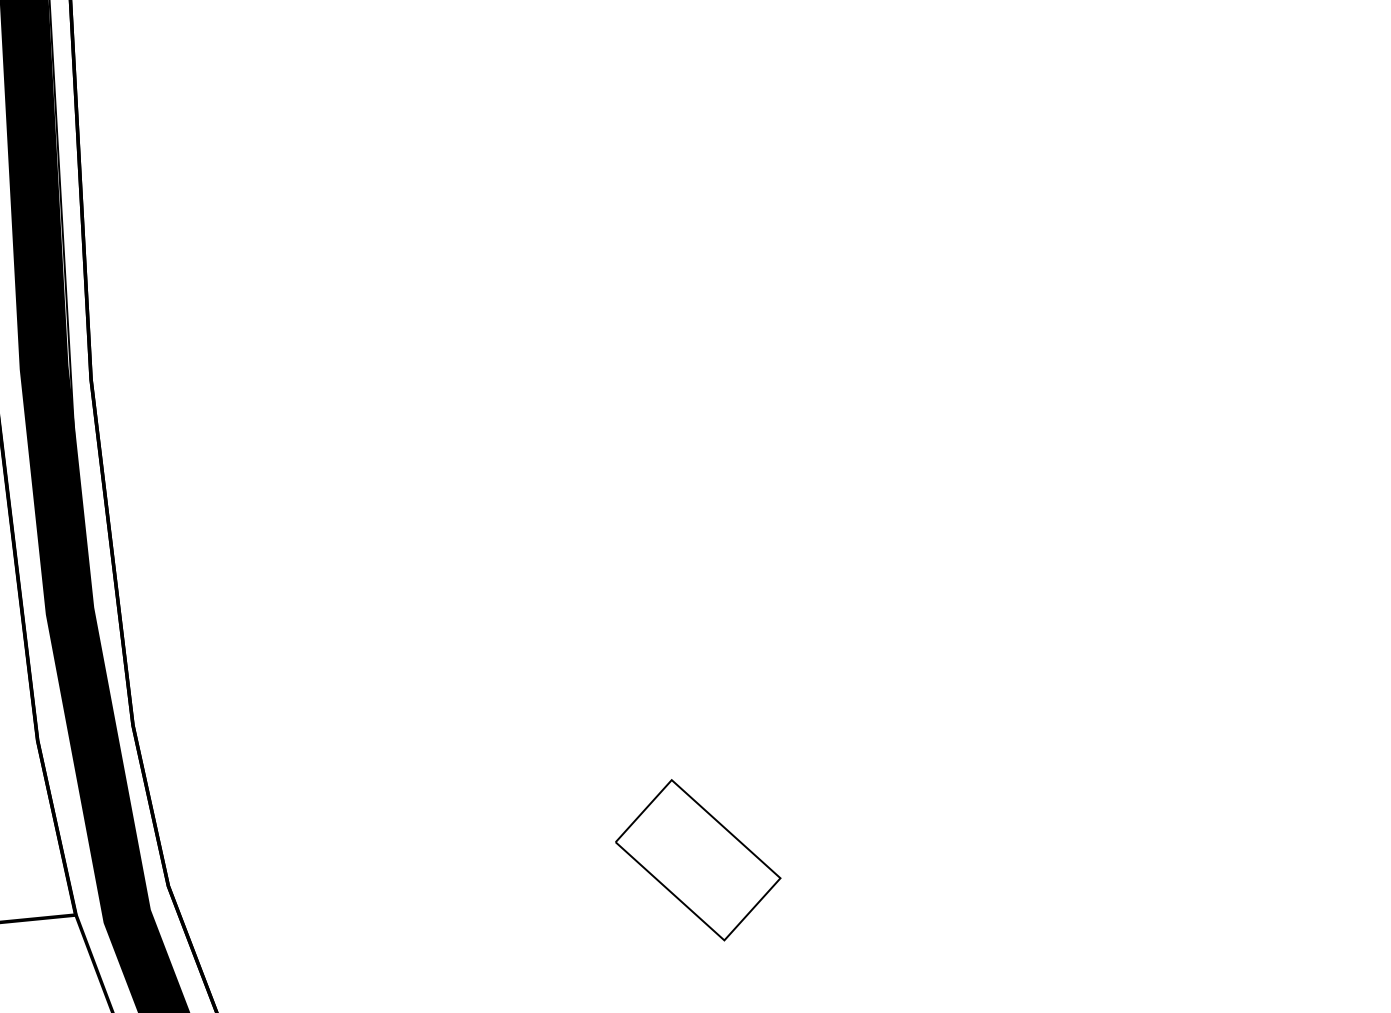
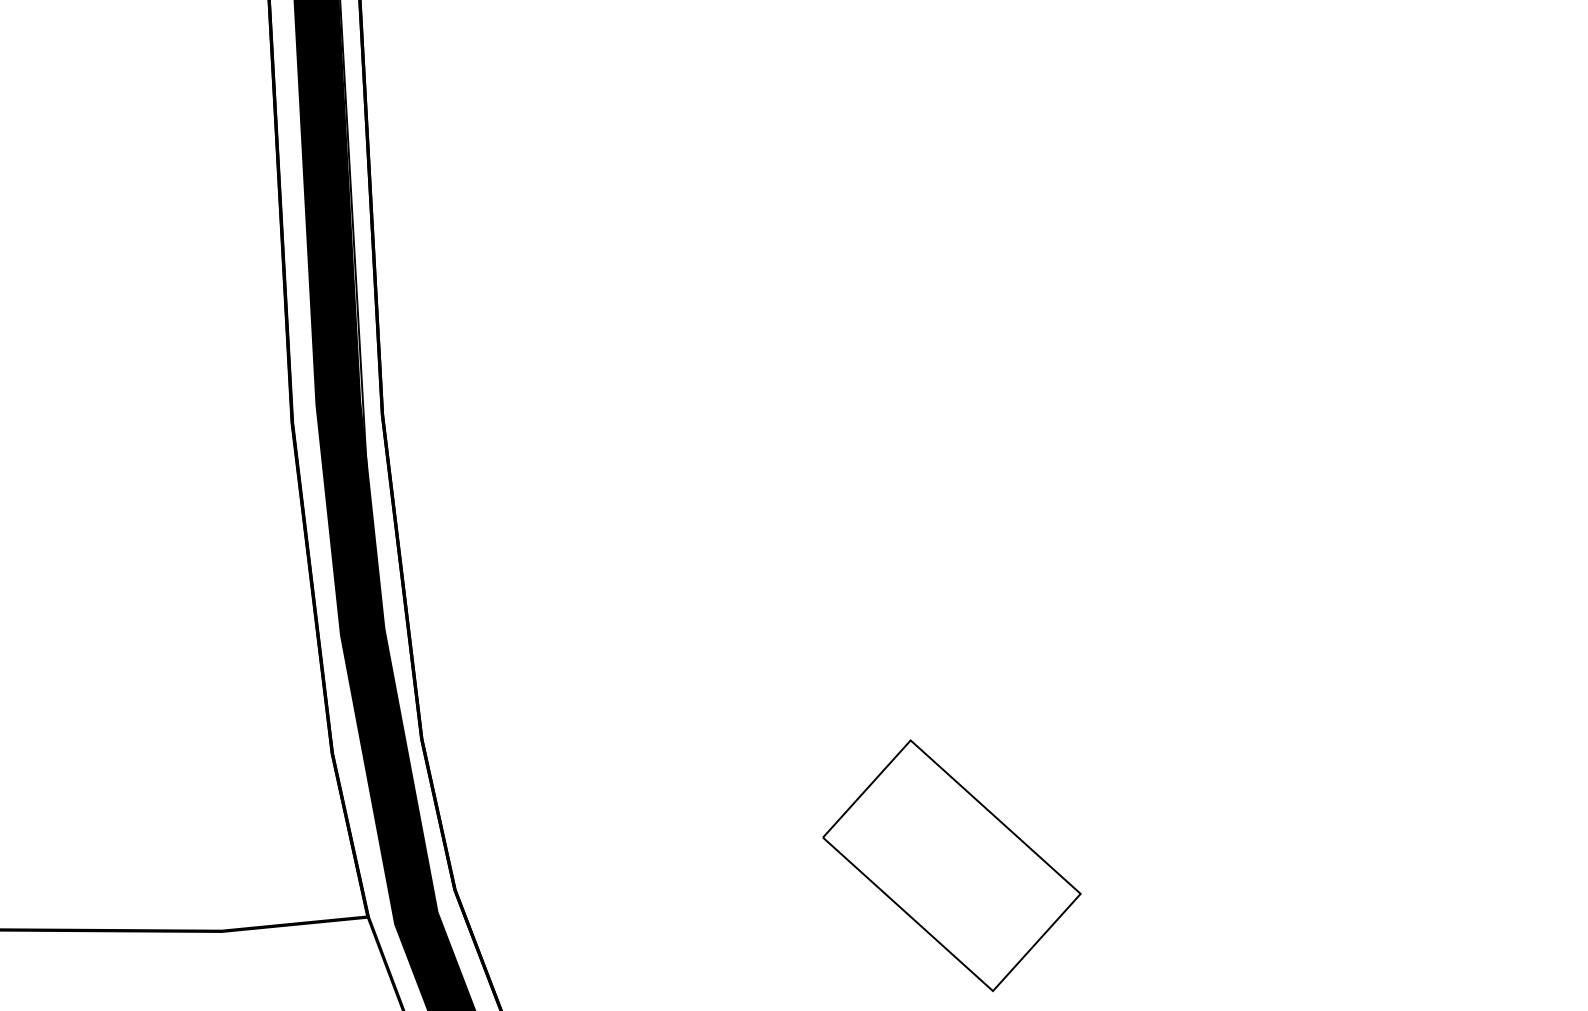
part: (697, 860) -> (951, 865), size x1.67

